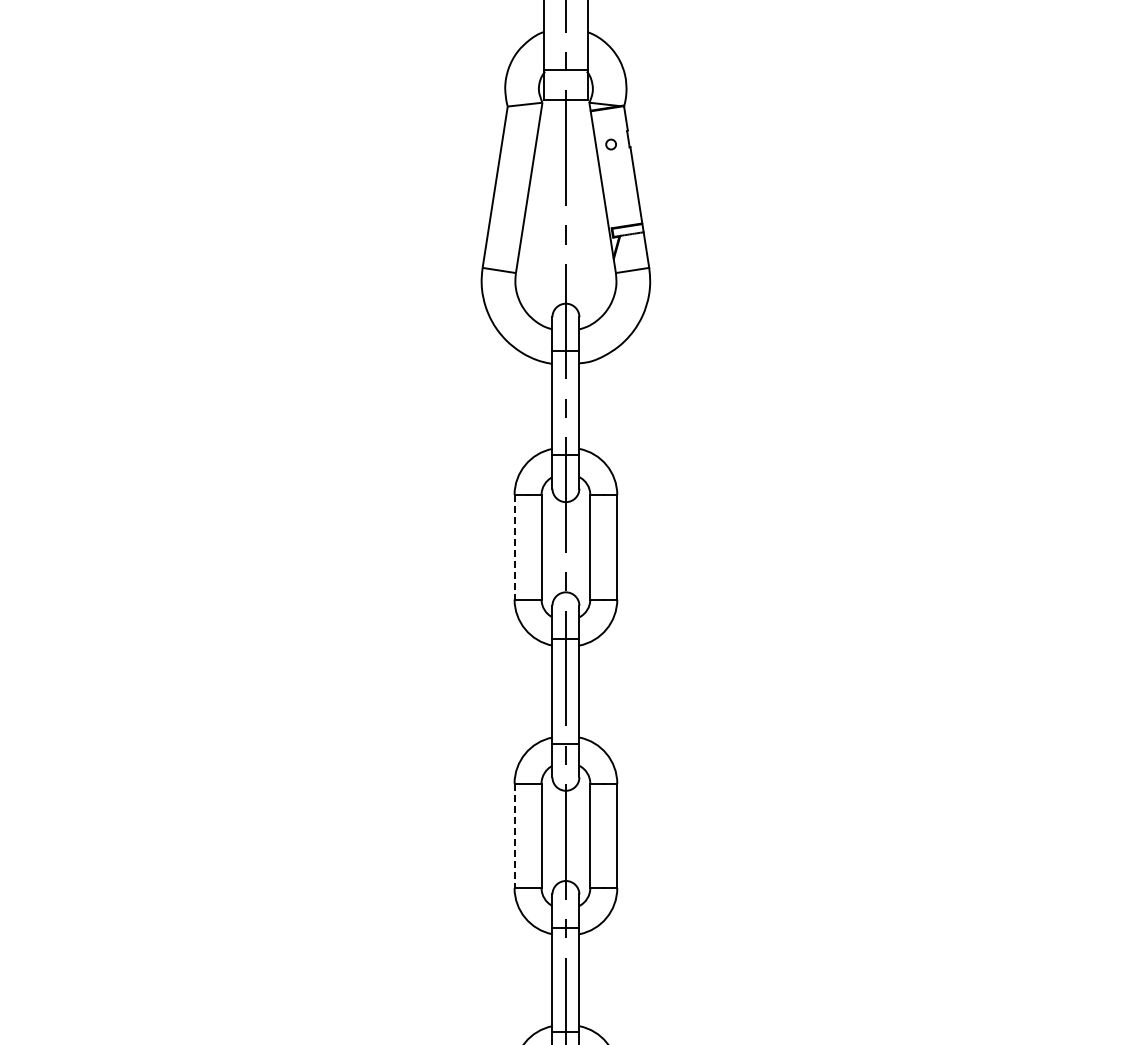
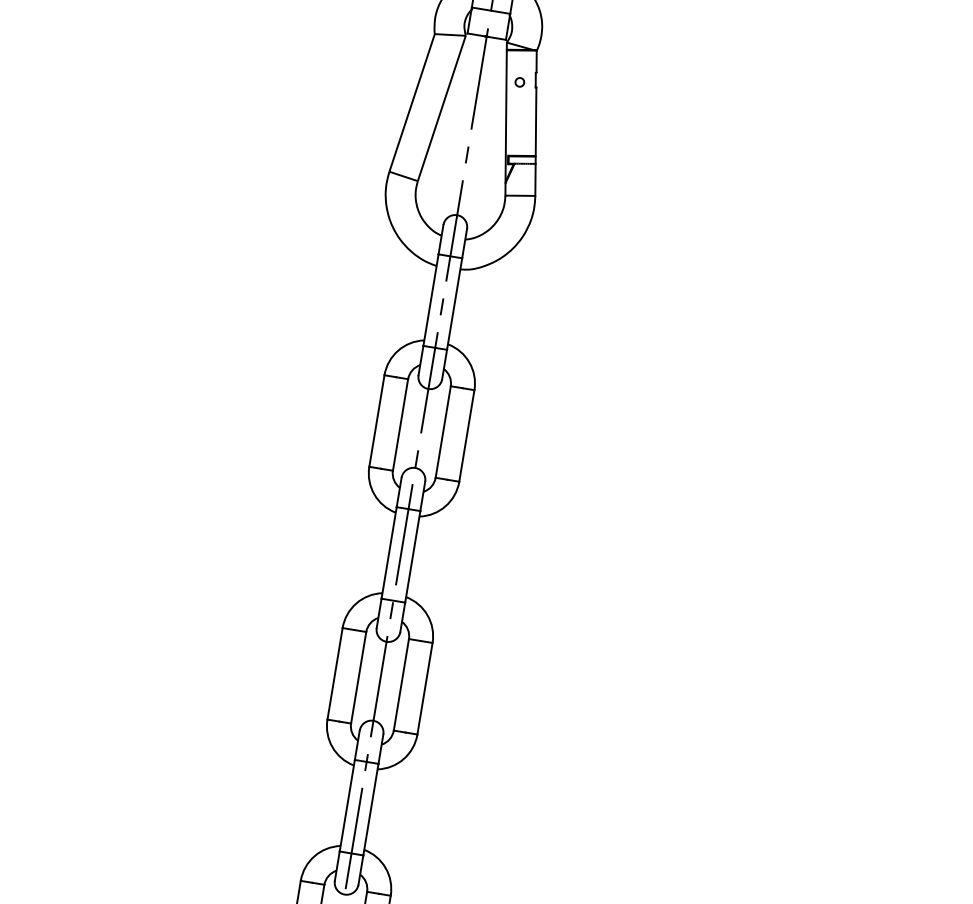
line: (514, 547) -> (376, 421), dashed -> solid
line: (514, 836) -> (334, 674), dashed -> solid

